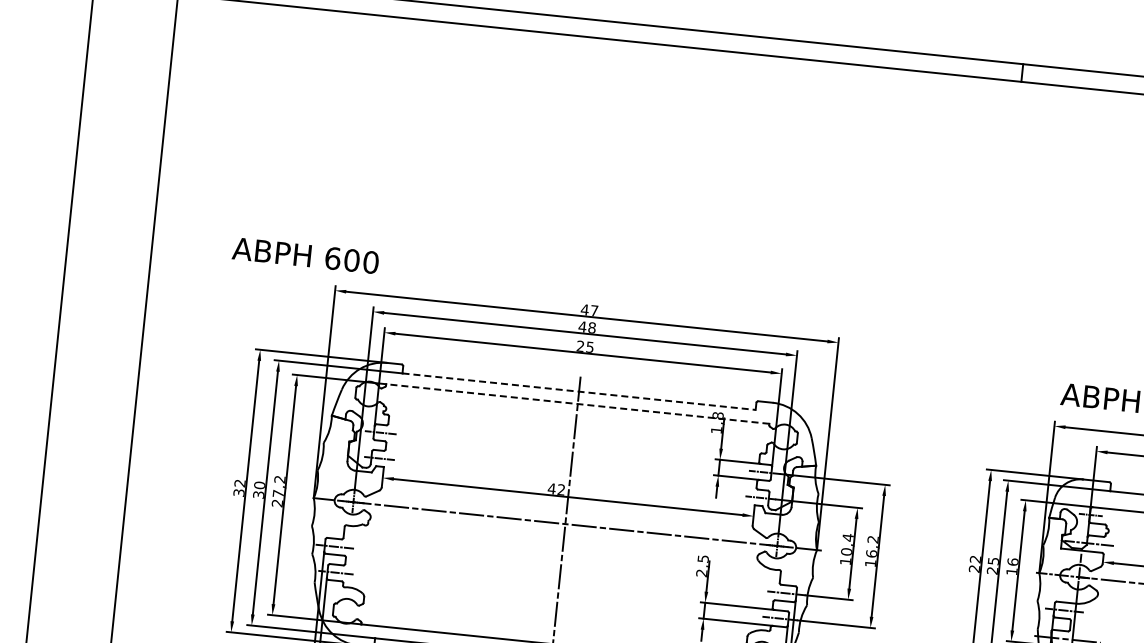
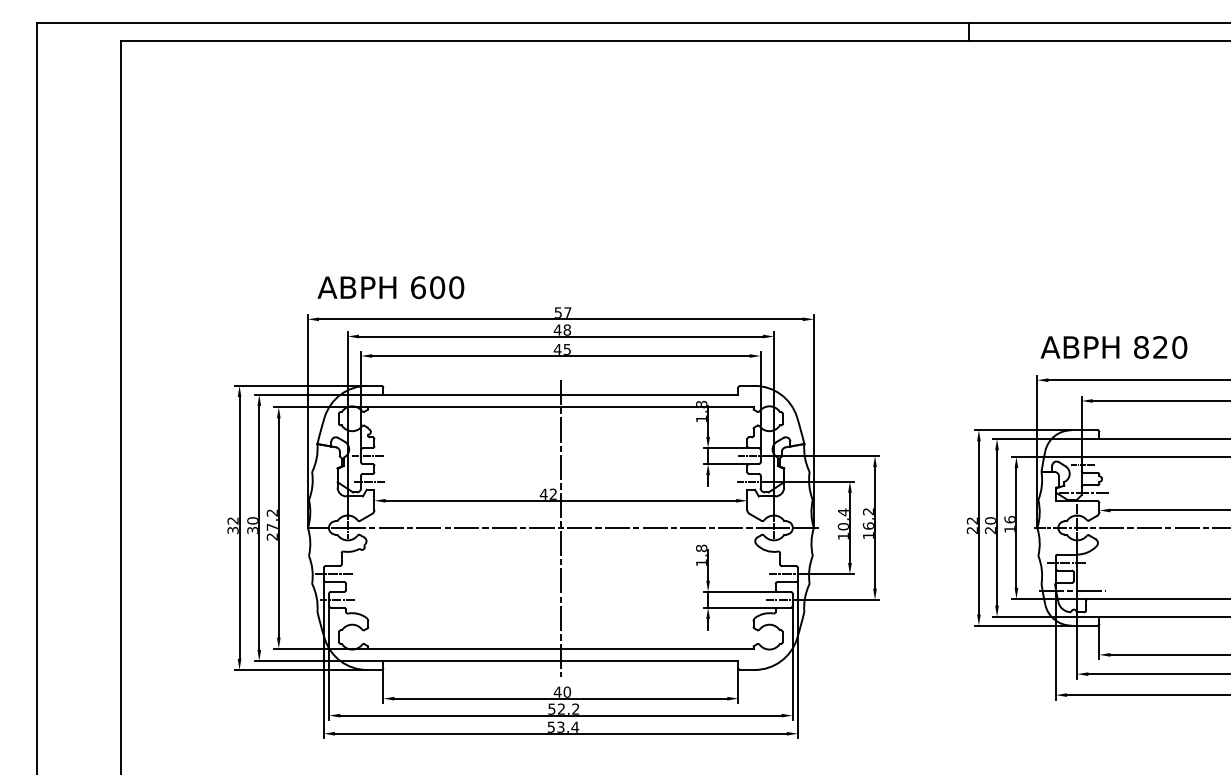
text: (305, 255) -> (390, 287), moved
text: (585, 309) -> (558, 312), 47 -> 57
text: (580, 345) -> (557, 348), 25 -> 45
line: (578, 391) -> (560, 394), dashed -> solid
line: (577, 404) -> (560, 407), dashed -> solid
text: (993, 560) -> (990, 520), 25 -> 20
text: (702, 565) -> (701, 555), 2,5 -> 1,8

